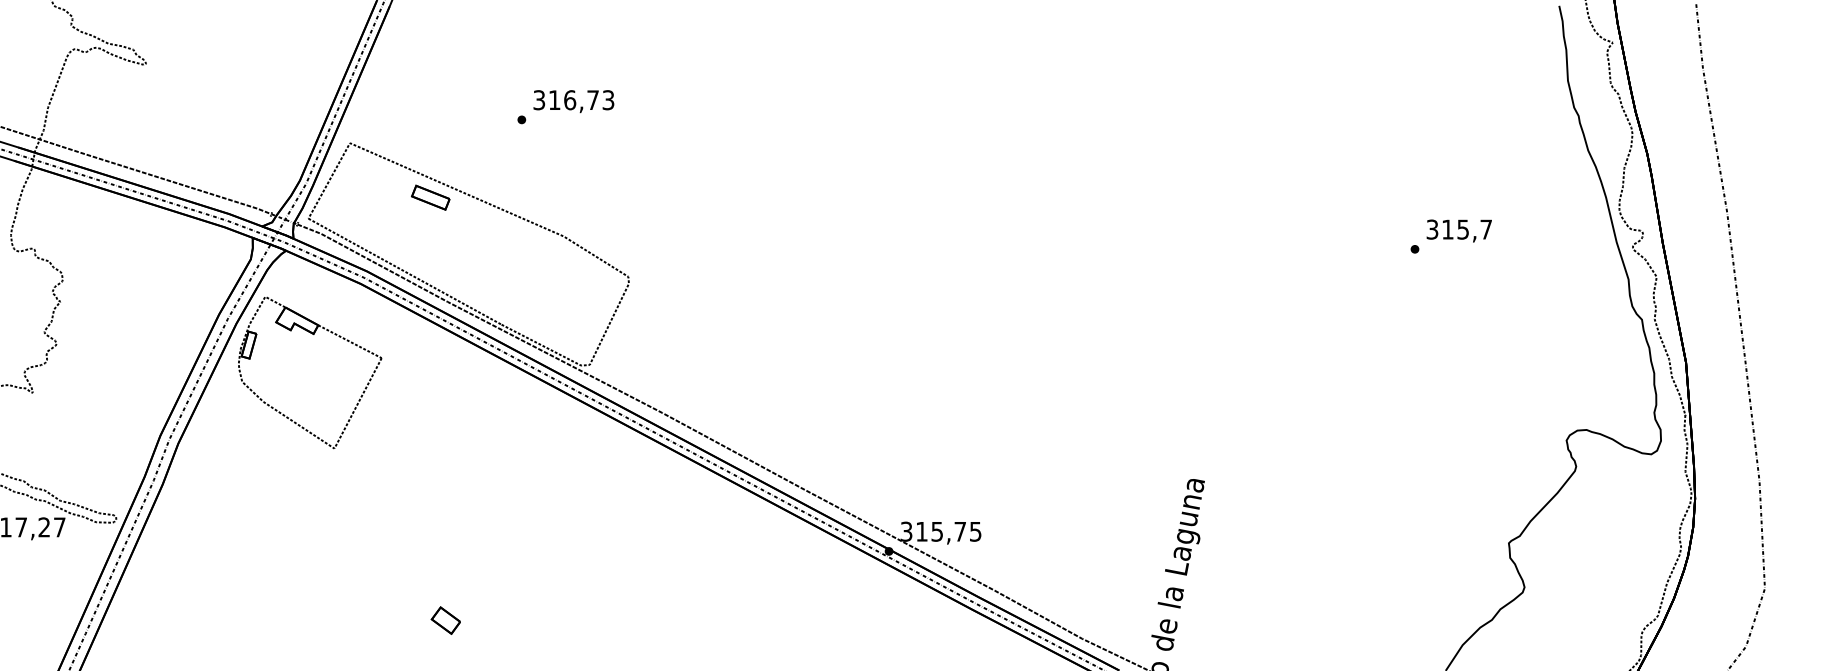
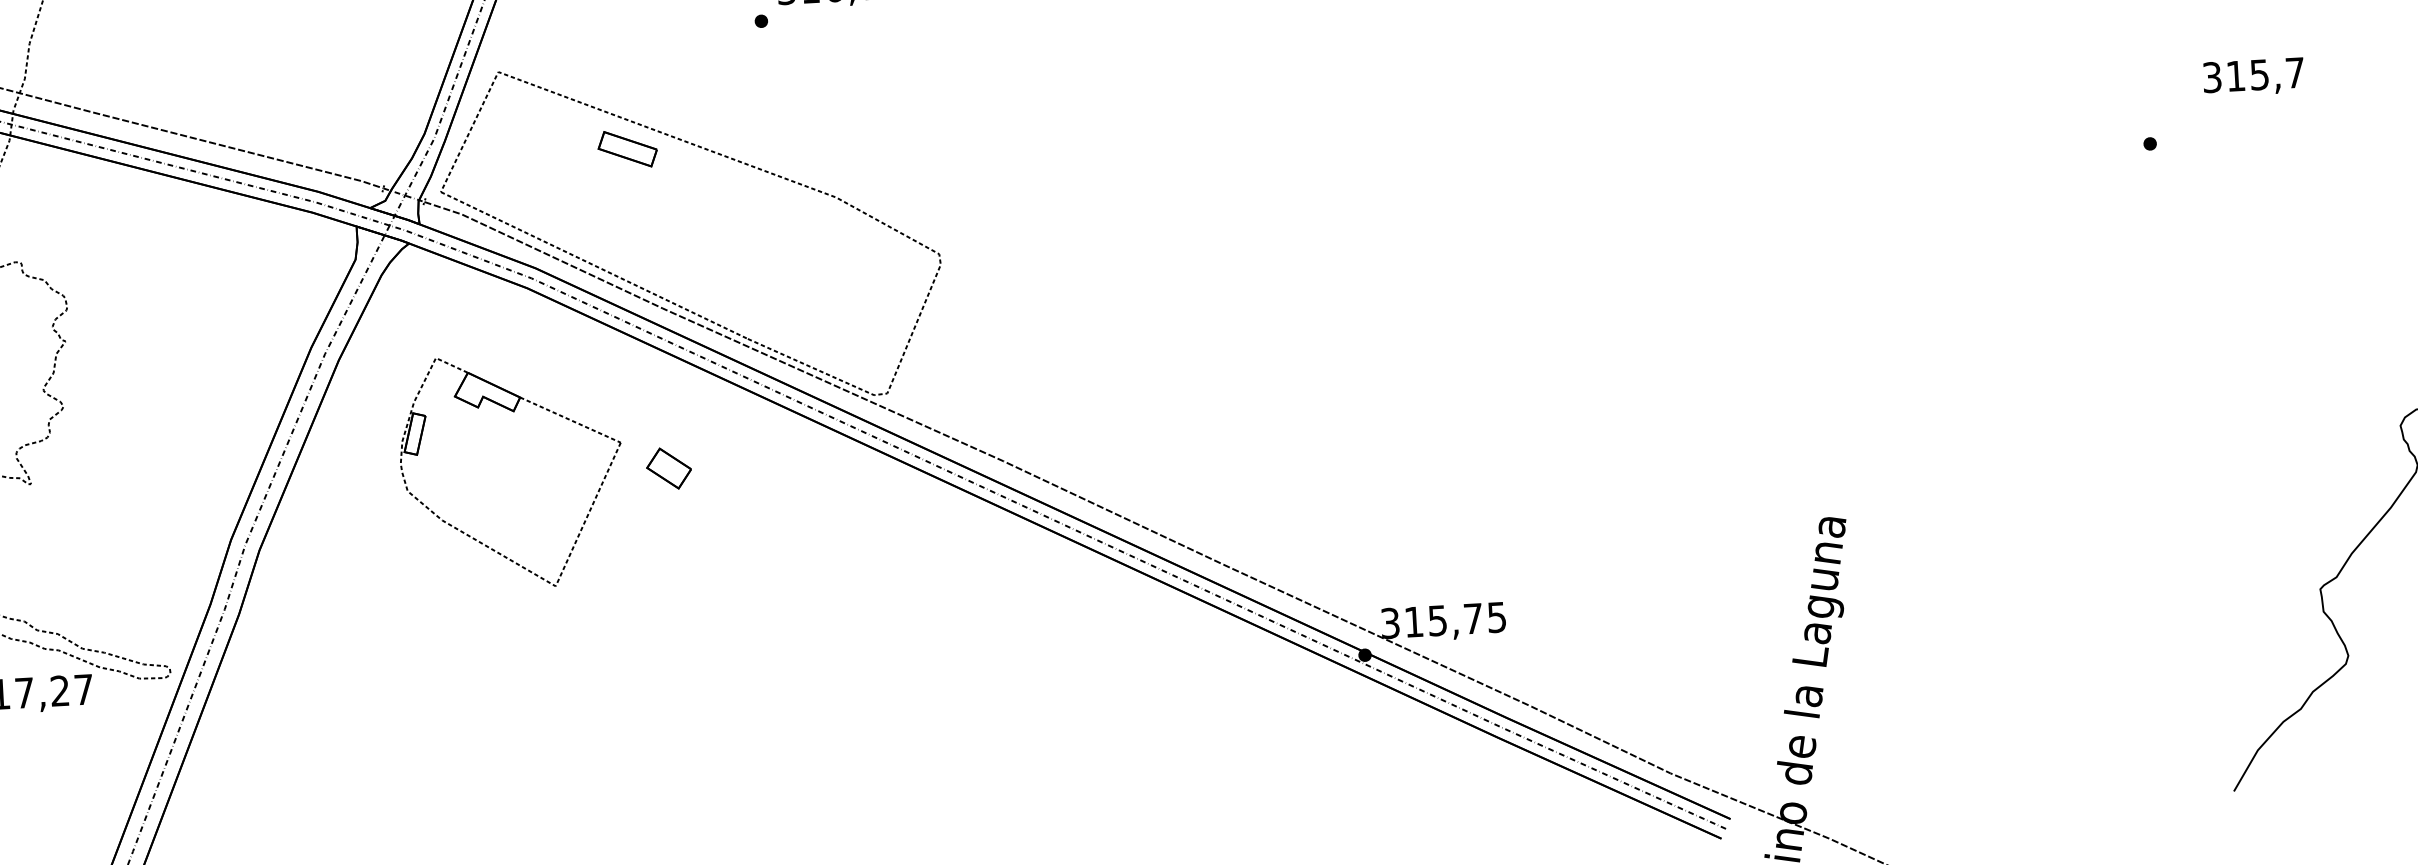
text: (1458, 230) -> (2252, 76), moved
part: (312, 334) -> (512, 412), moved
part: (445, 620) -> (668, 468), moved

